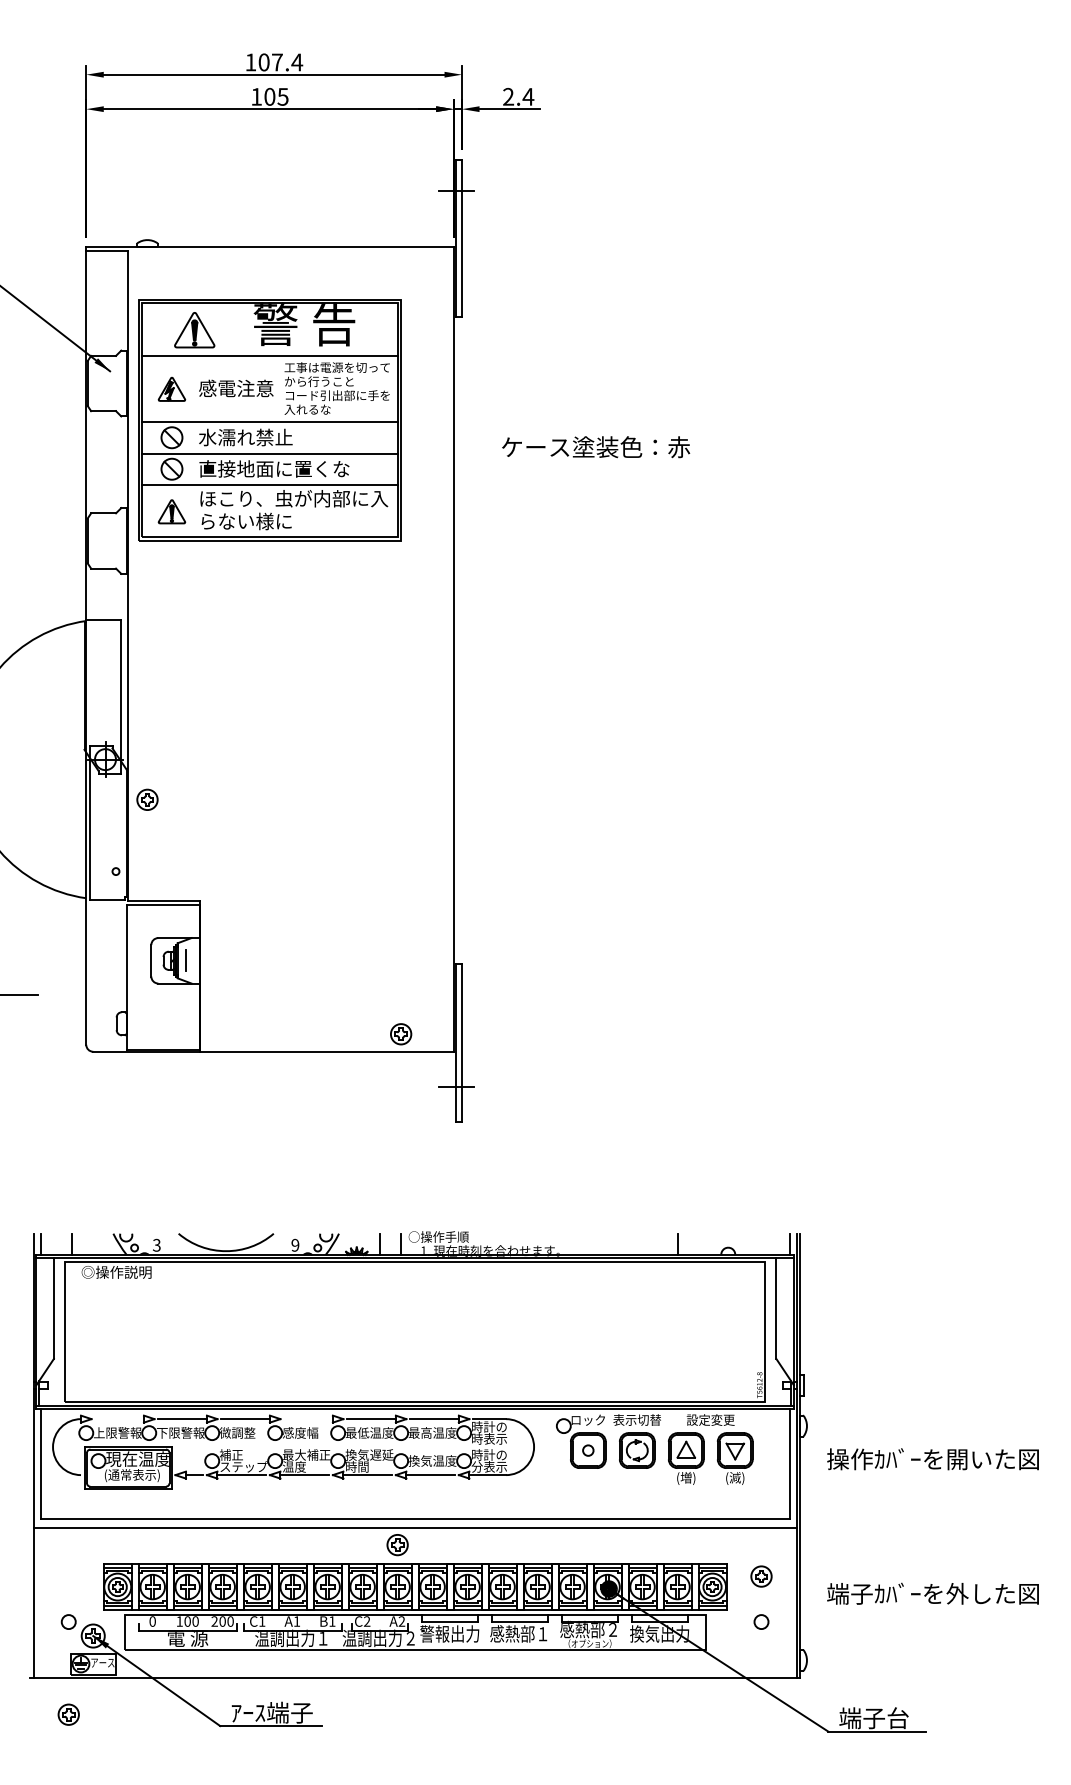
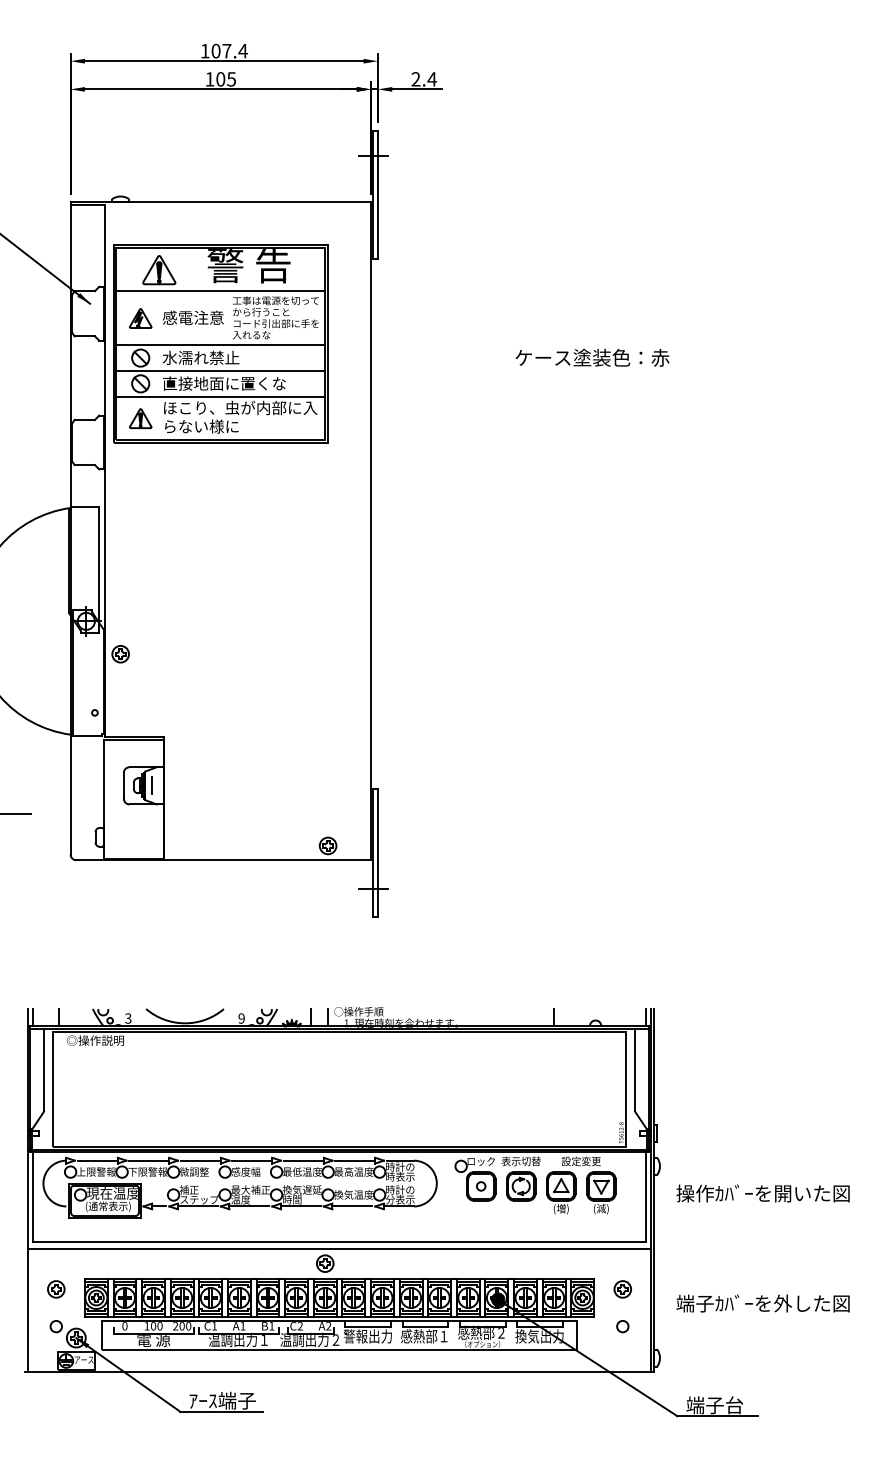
text: (596, 446) -> (592, 357), moved
line: (119, 1418) -> (97, 1160), added
line: (308, 1418) -> (252, 1160), added
part: (69, 1714) -> (56, 1289), moved

